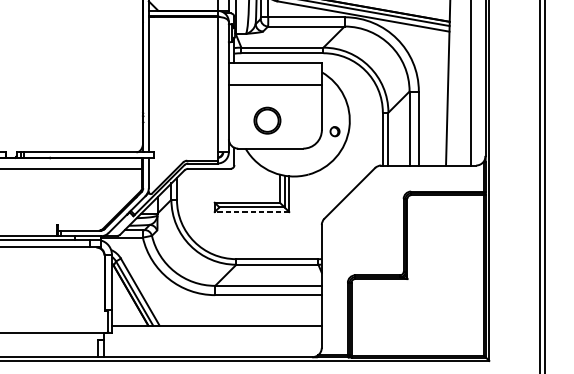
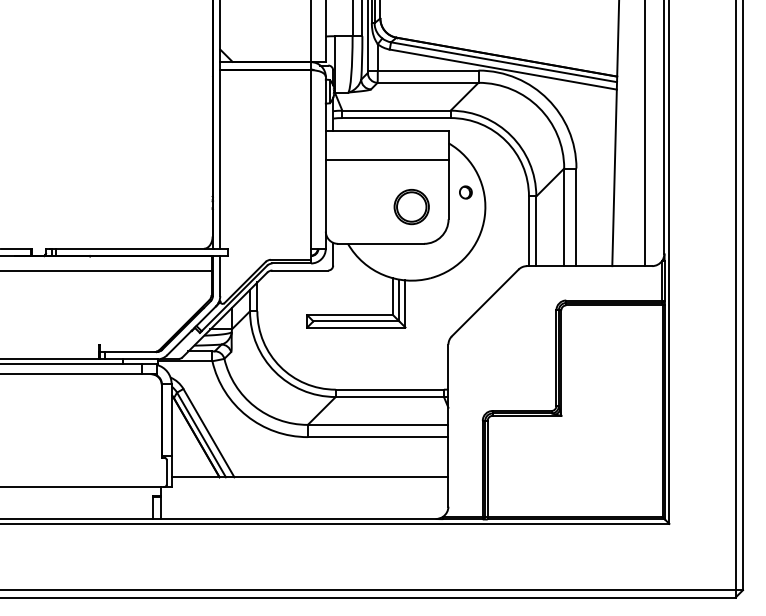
part: (267, 121) -> (411, 207), moved
part: (334, 131) -> (465, 192), moved
line: (251, 212) -> (355, 327), dashed -> solid

